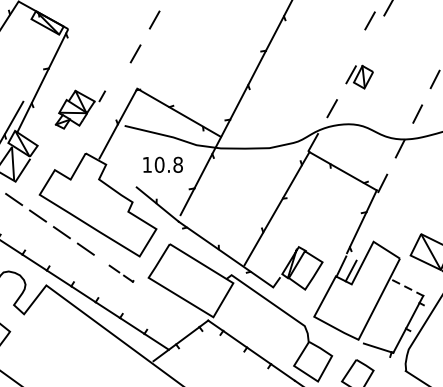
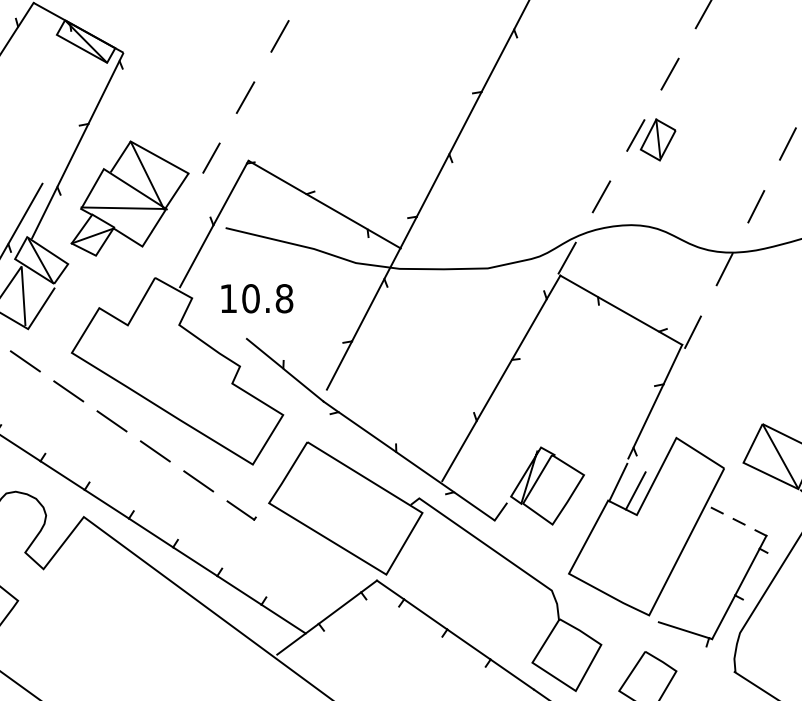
line: (369, 20) -> (669, 73), moved
part: (80, 109) -> (145, 198), size x1.67
text: (162, 164) -> (256, 297), moved
part: (121, 273) -> (219, 495), size x1.67

